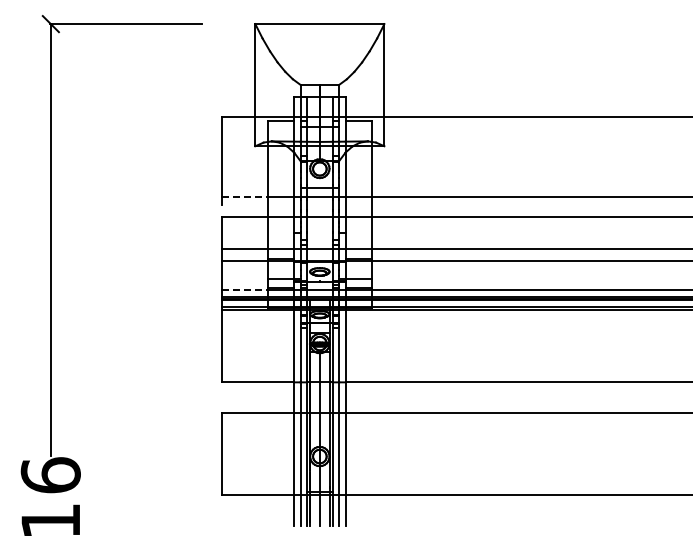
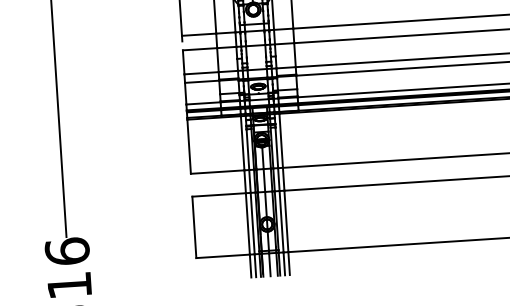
line: (245, 197) -> (199, 34), dashed -> solid
line: (245, 289) -> (203, 103), dashed -> solid

